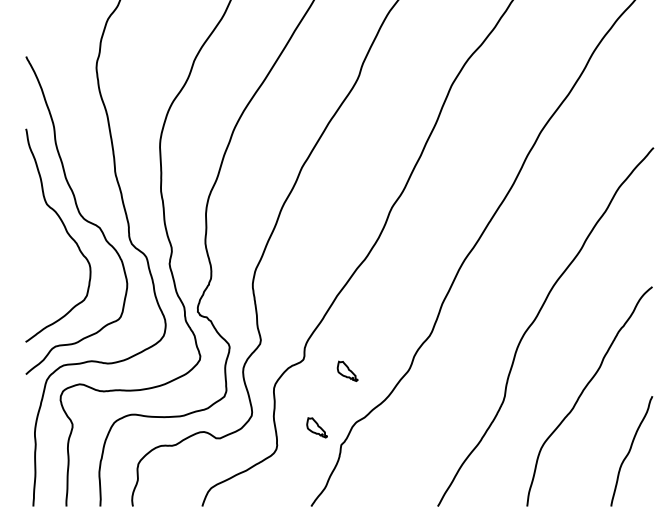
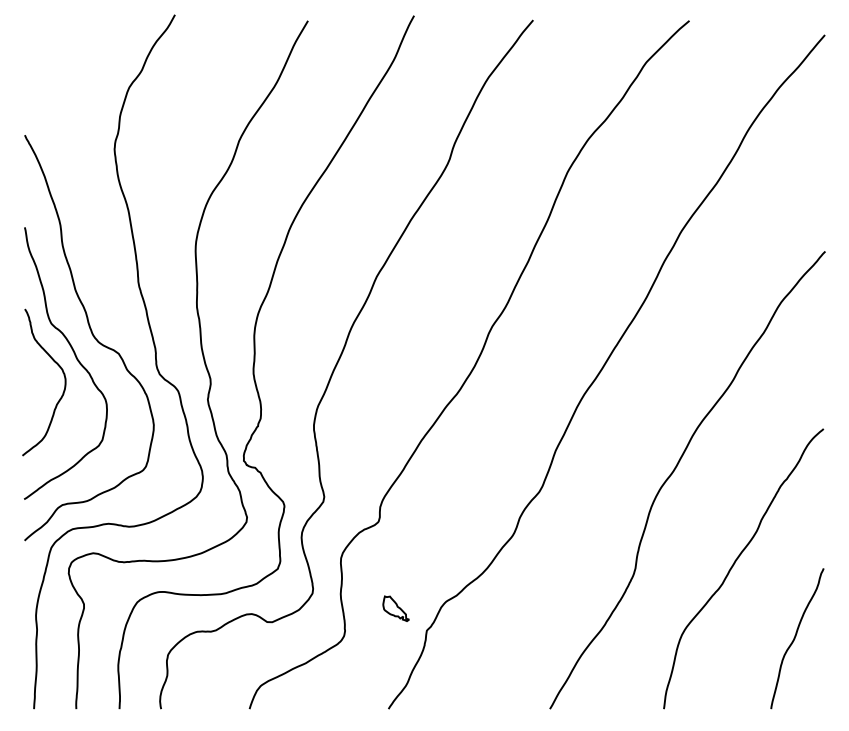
curve: (57, 250) -> (64, 382), added
part: (347, 371) -> (434, 536), removed

